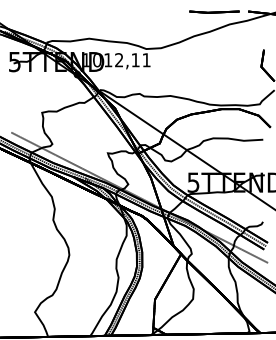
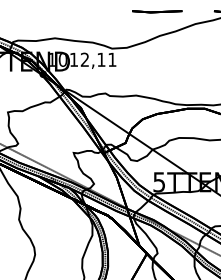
line: (214, 11) -> (157, 11), moved

